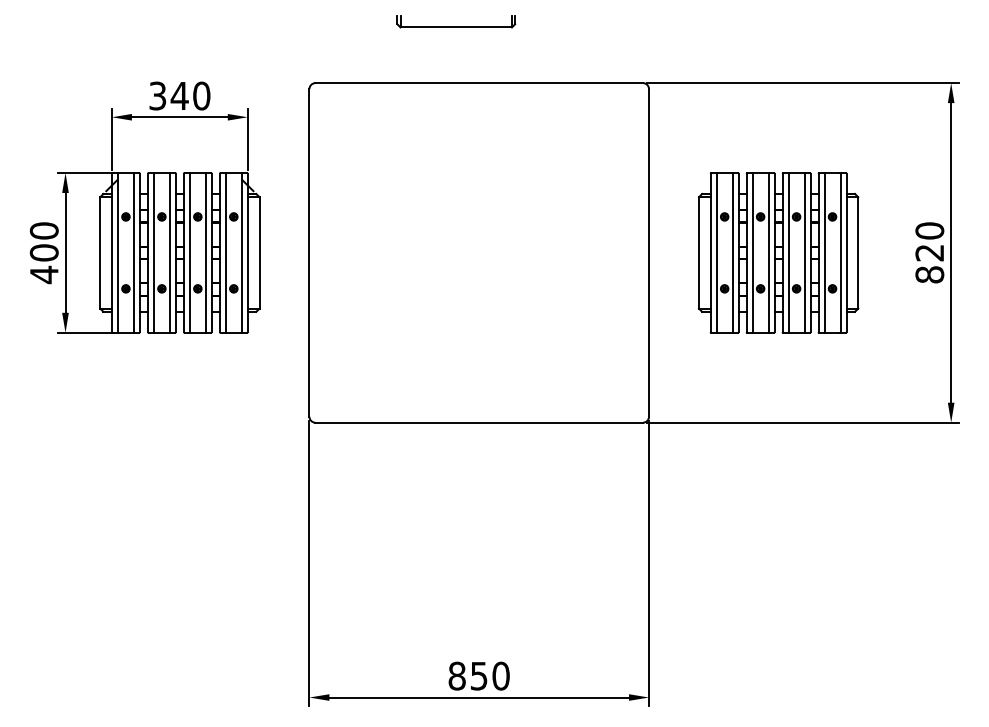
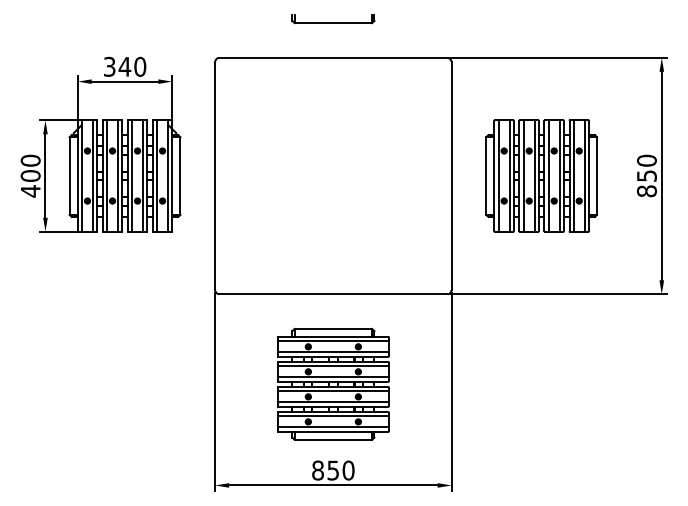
part: (456, 22) -> (333, 19), moved
text: (929, 252) -> (646, 175), 820 -> 850
part: (479, 551) -> (333, 383), added

